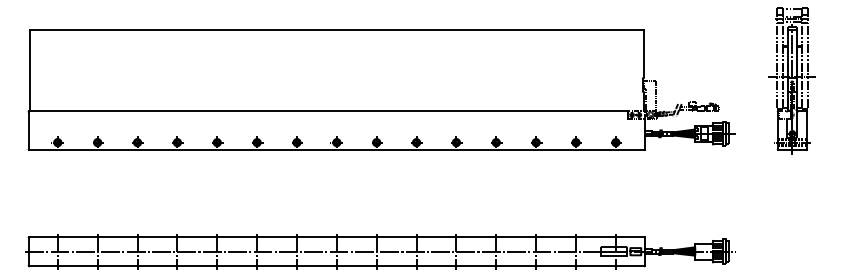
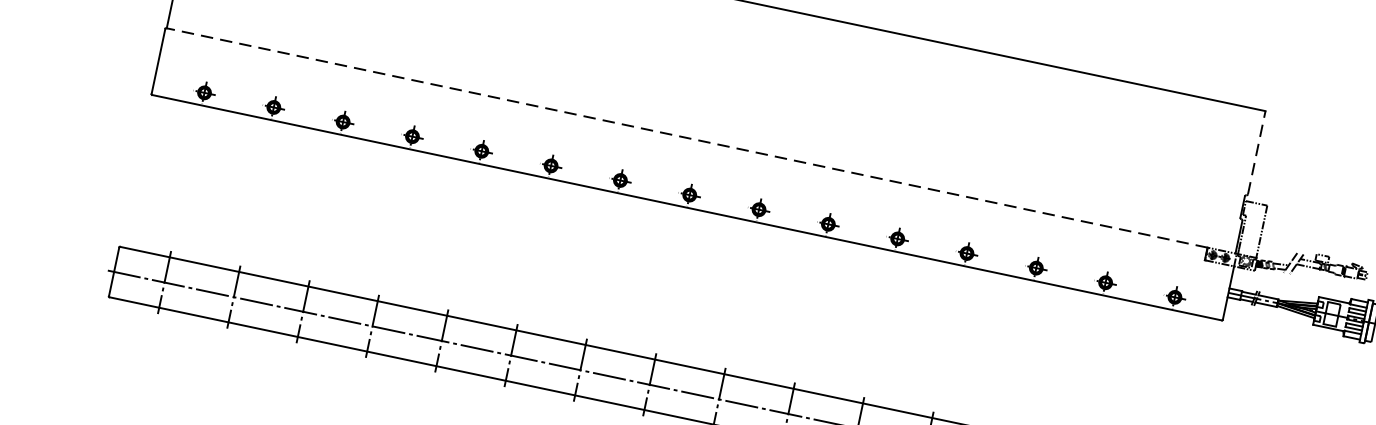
line: (644, 53) -> (1257, 152), solid -> dashed
line: (328, 111) -> (686, 137), solid -> dashed

